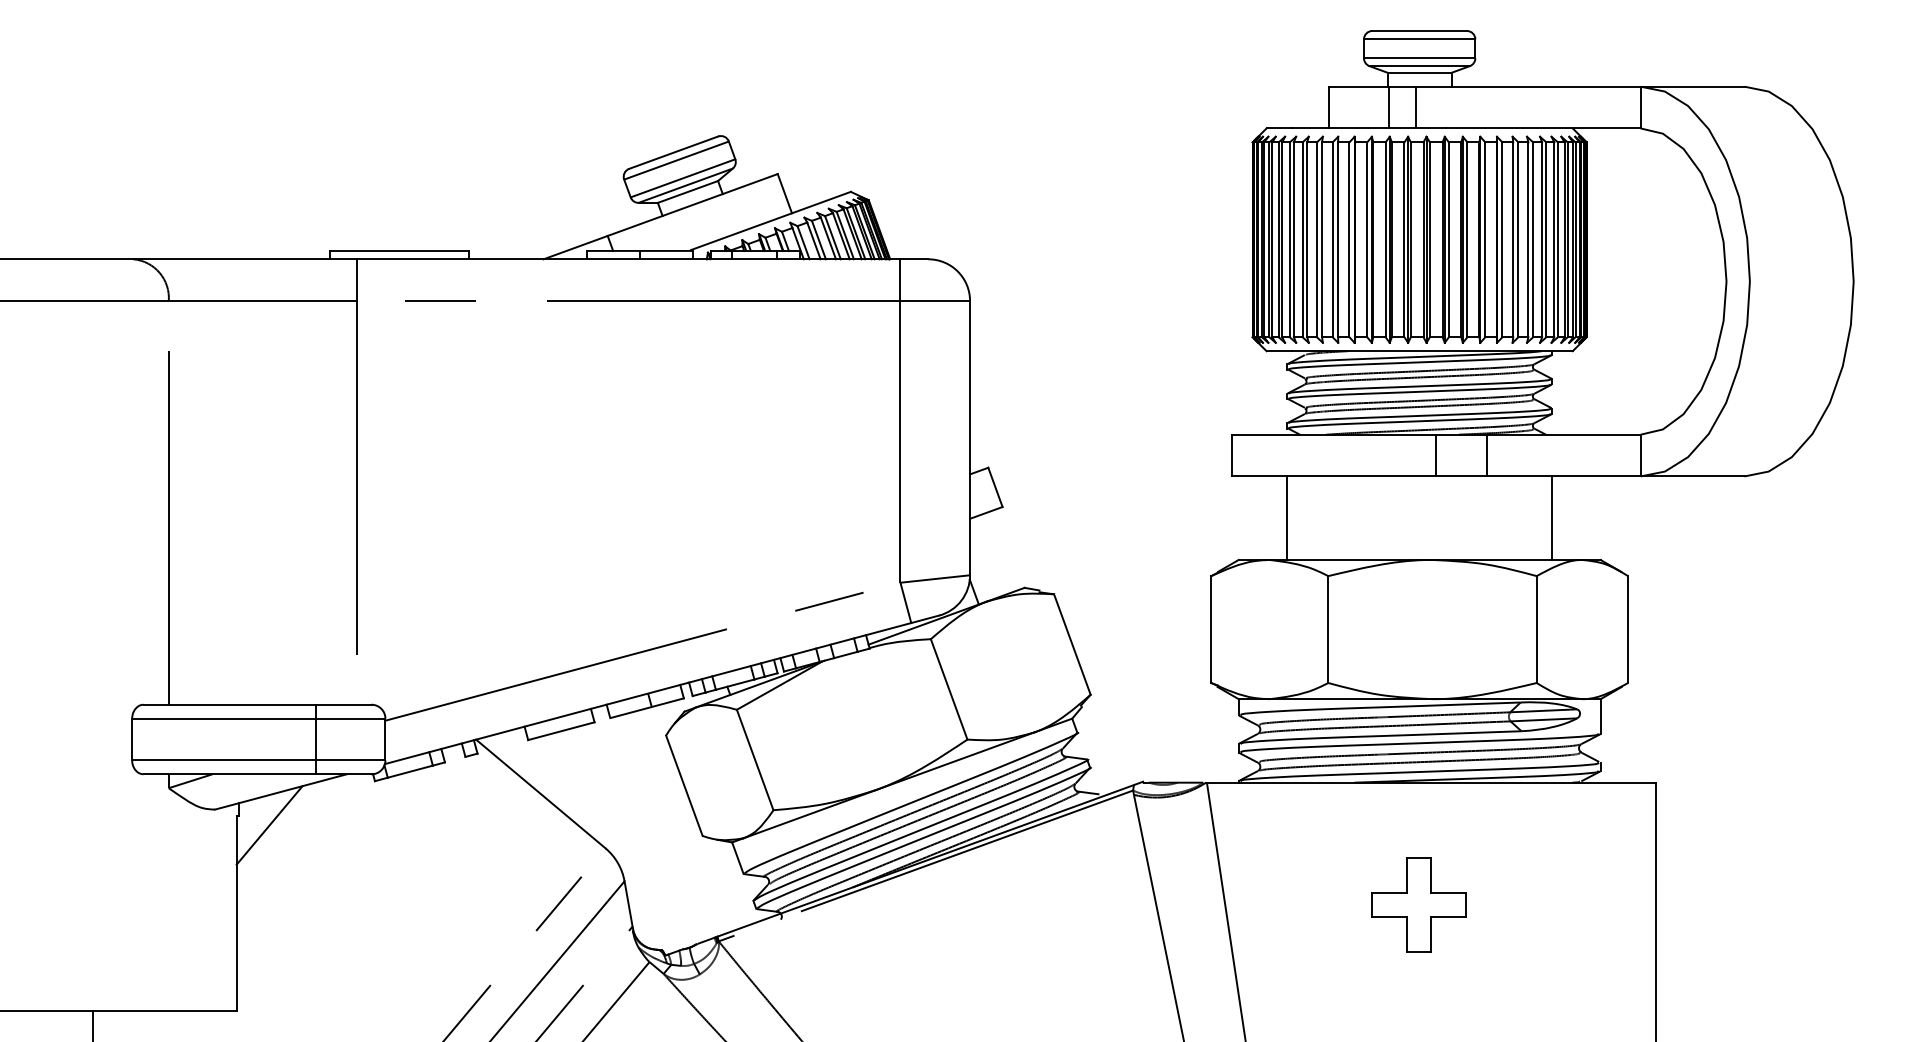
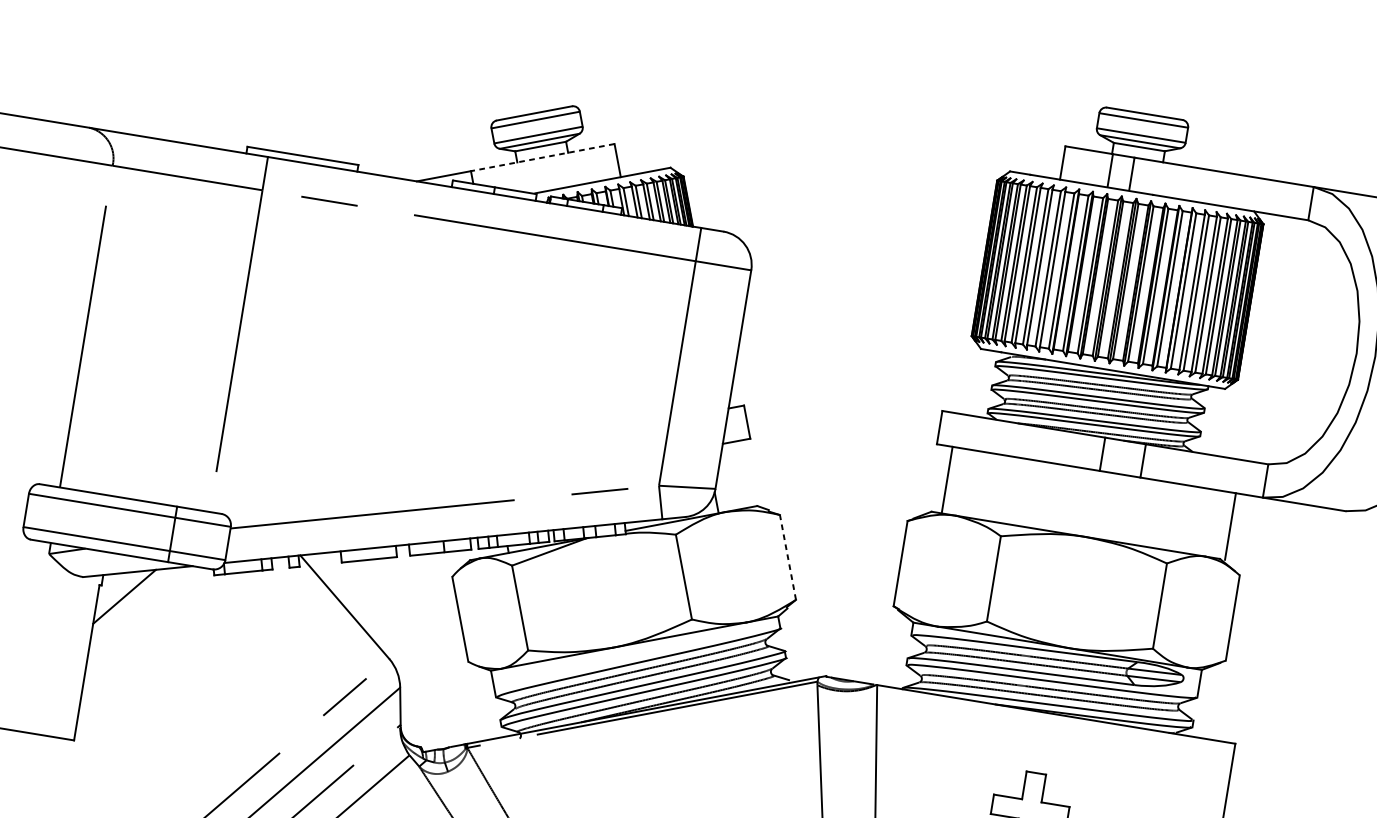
line: (692, 205) -> (542, 157), solid -> dashed
line: (1287, 517) -> (947, 479), moved
line: (1551, 517) -> (1230, 525), moved
line: (1072, 644) -> (788, 557), solid -> dashed

